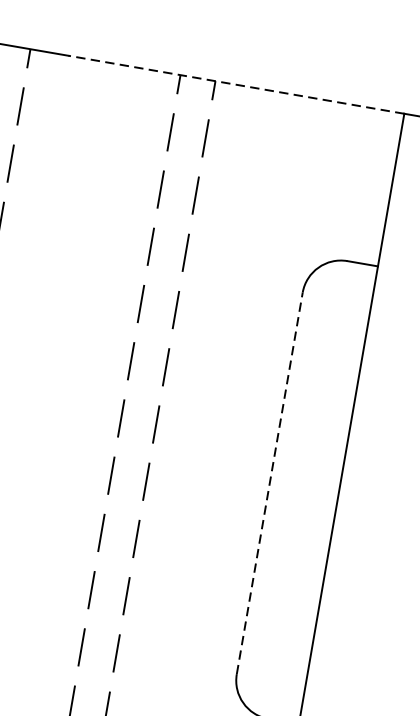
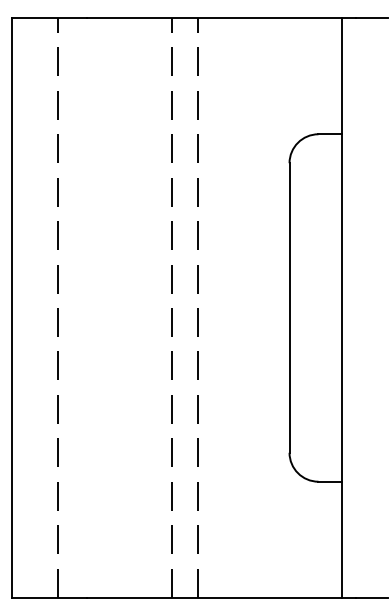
line: (235, 84) -> (213, 18), dashed -> solid
line: (269, 484) -> (289, 308), dashed -> solid

